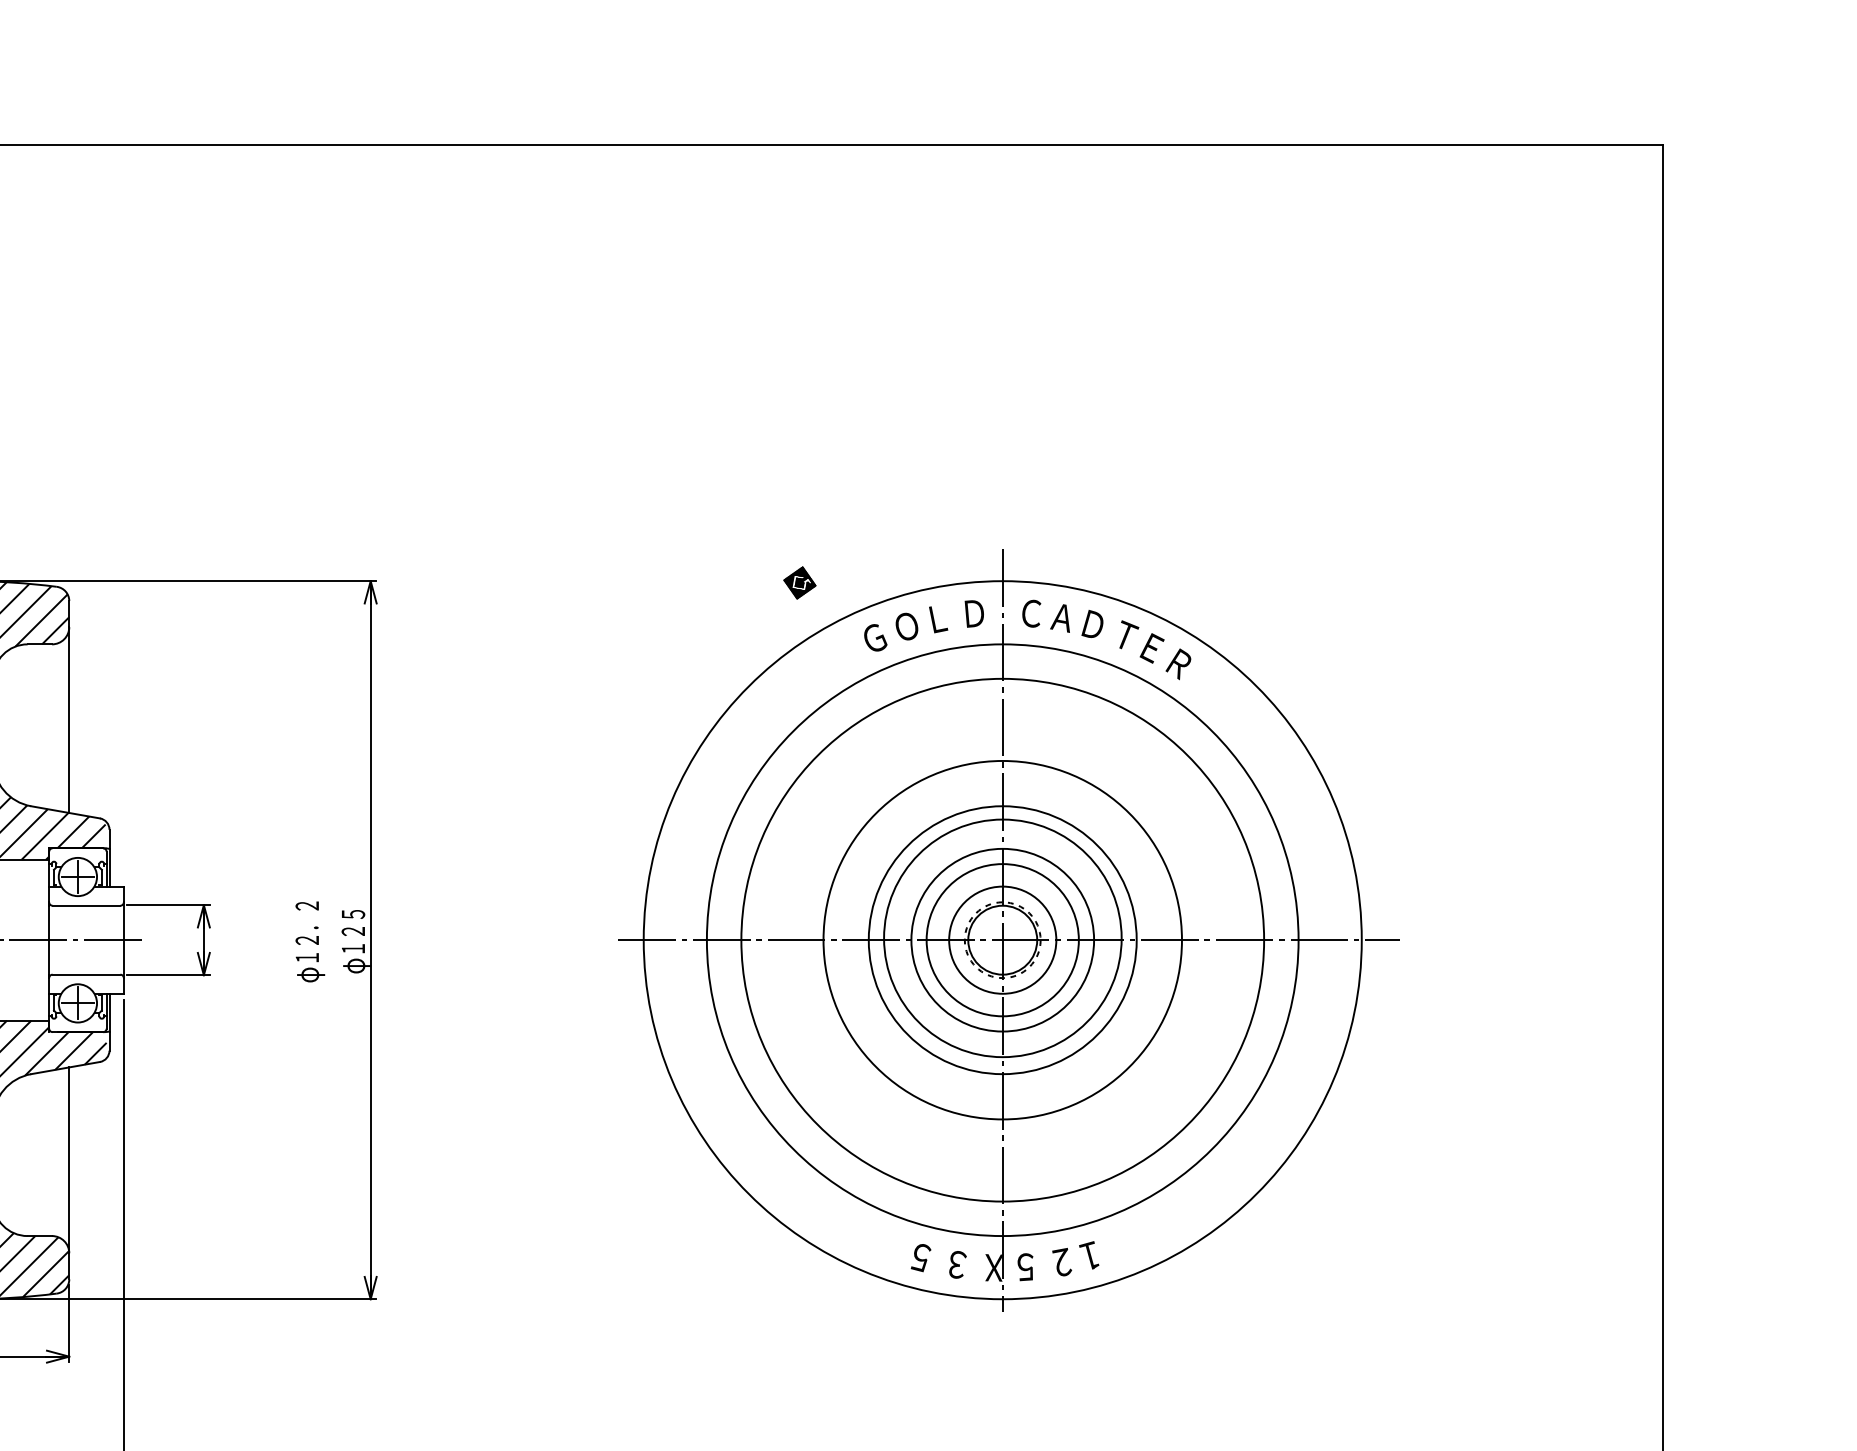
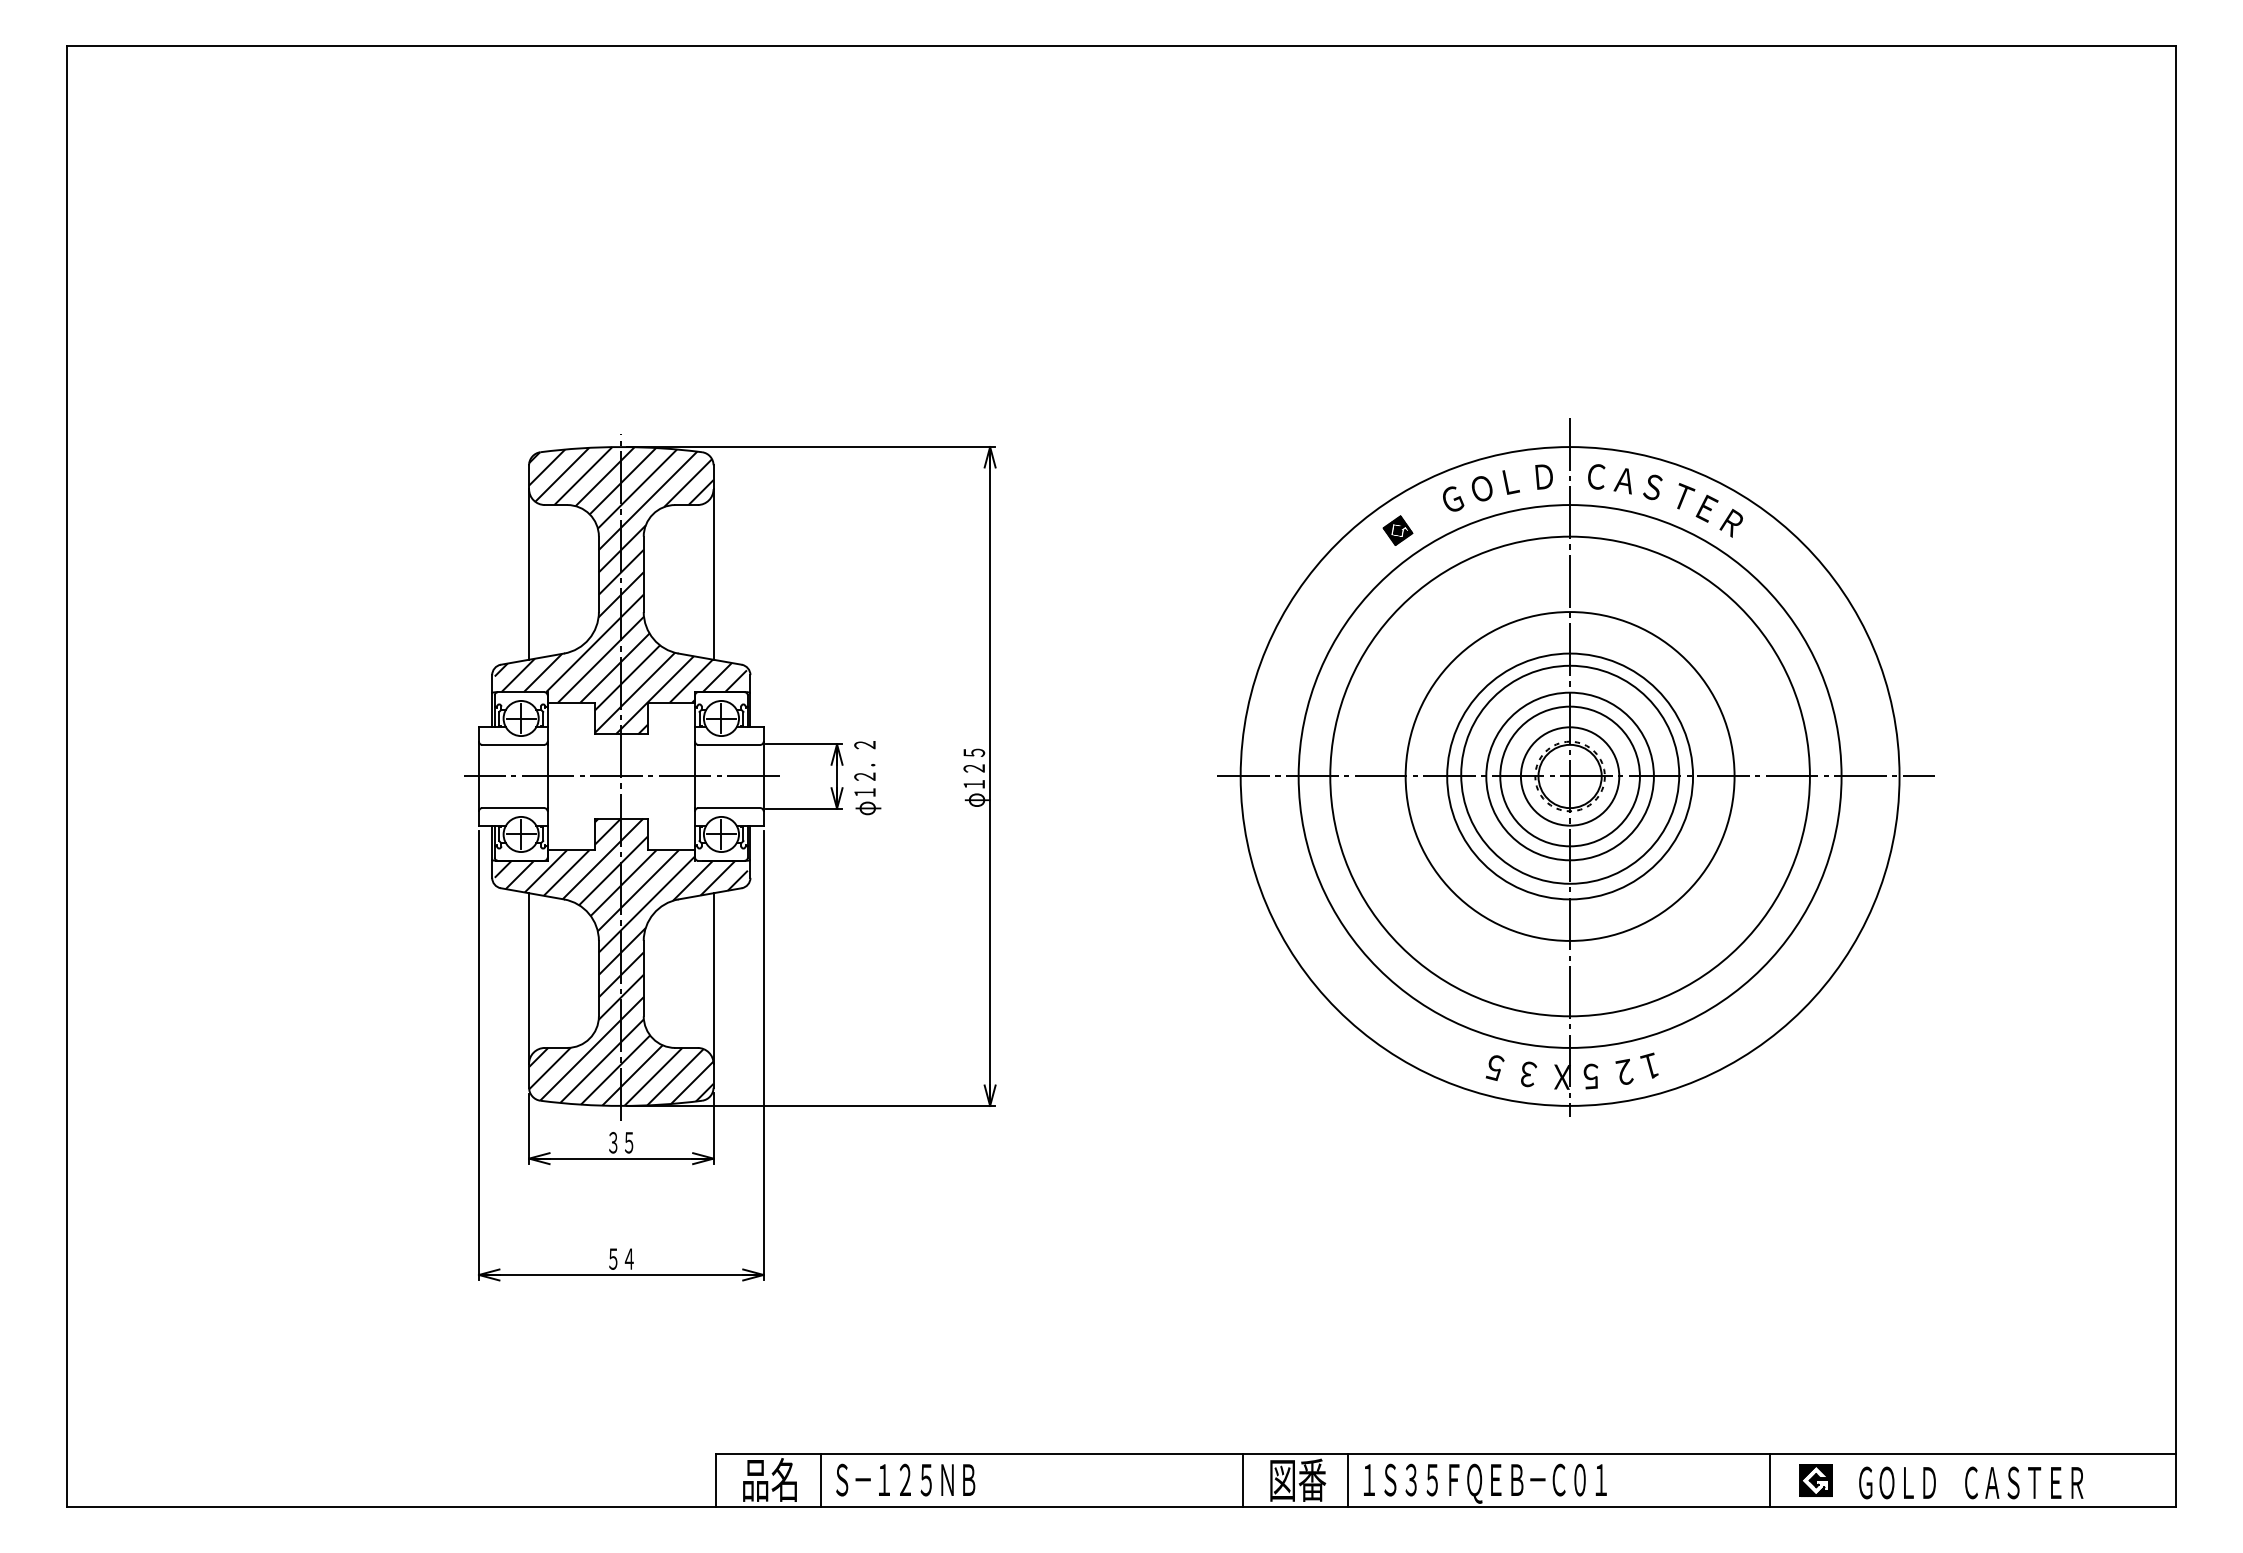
part: (799, 582) -> (1397, 530), moved
text: (1092, 624) -> (1652, 486), Ｄ -> Ｓ
text: (310, 942) -> (867, 778), moved

